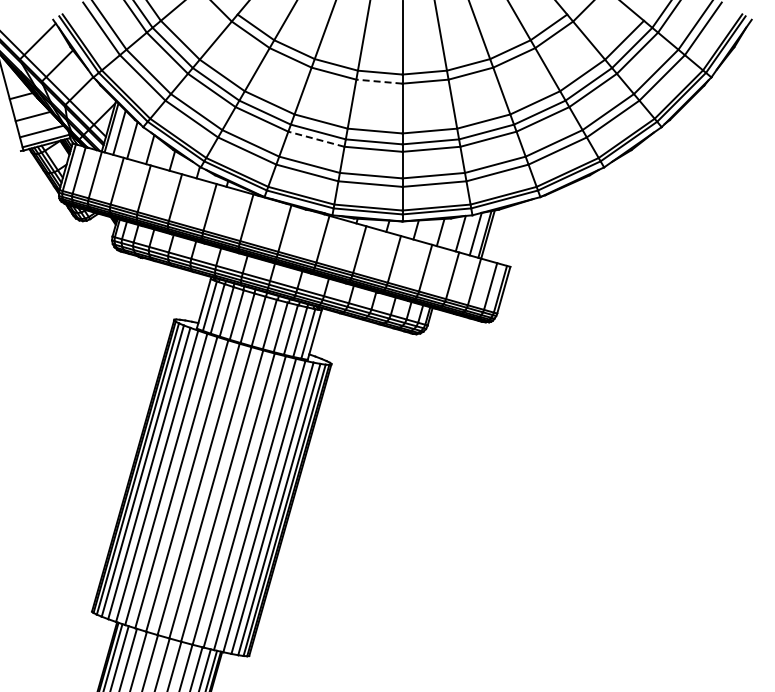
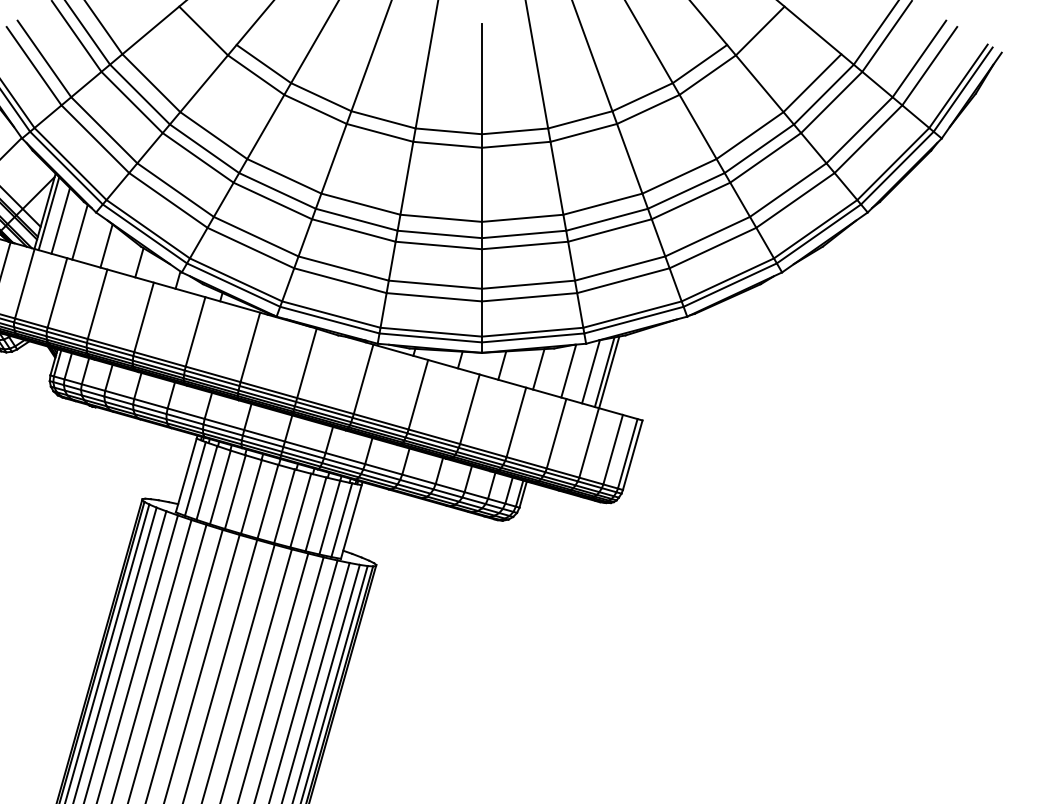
line: (378, 81) -> (446, 144), dashed -> solid
line: (315, 139) -> (352, 230), dashed -> solid

